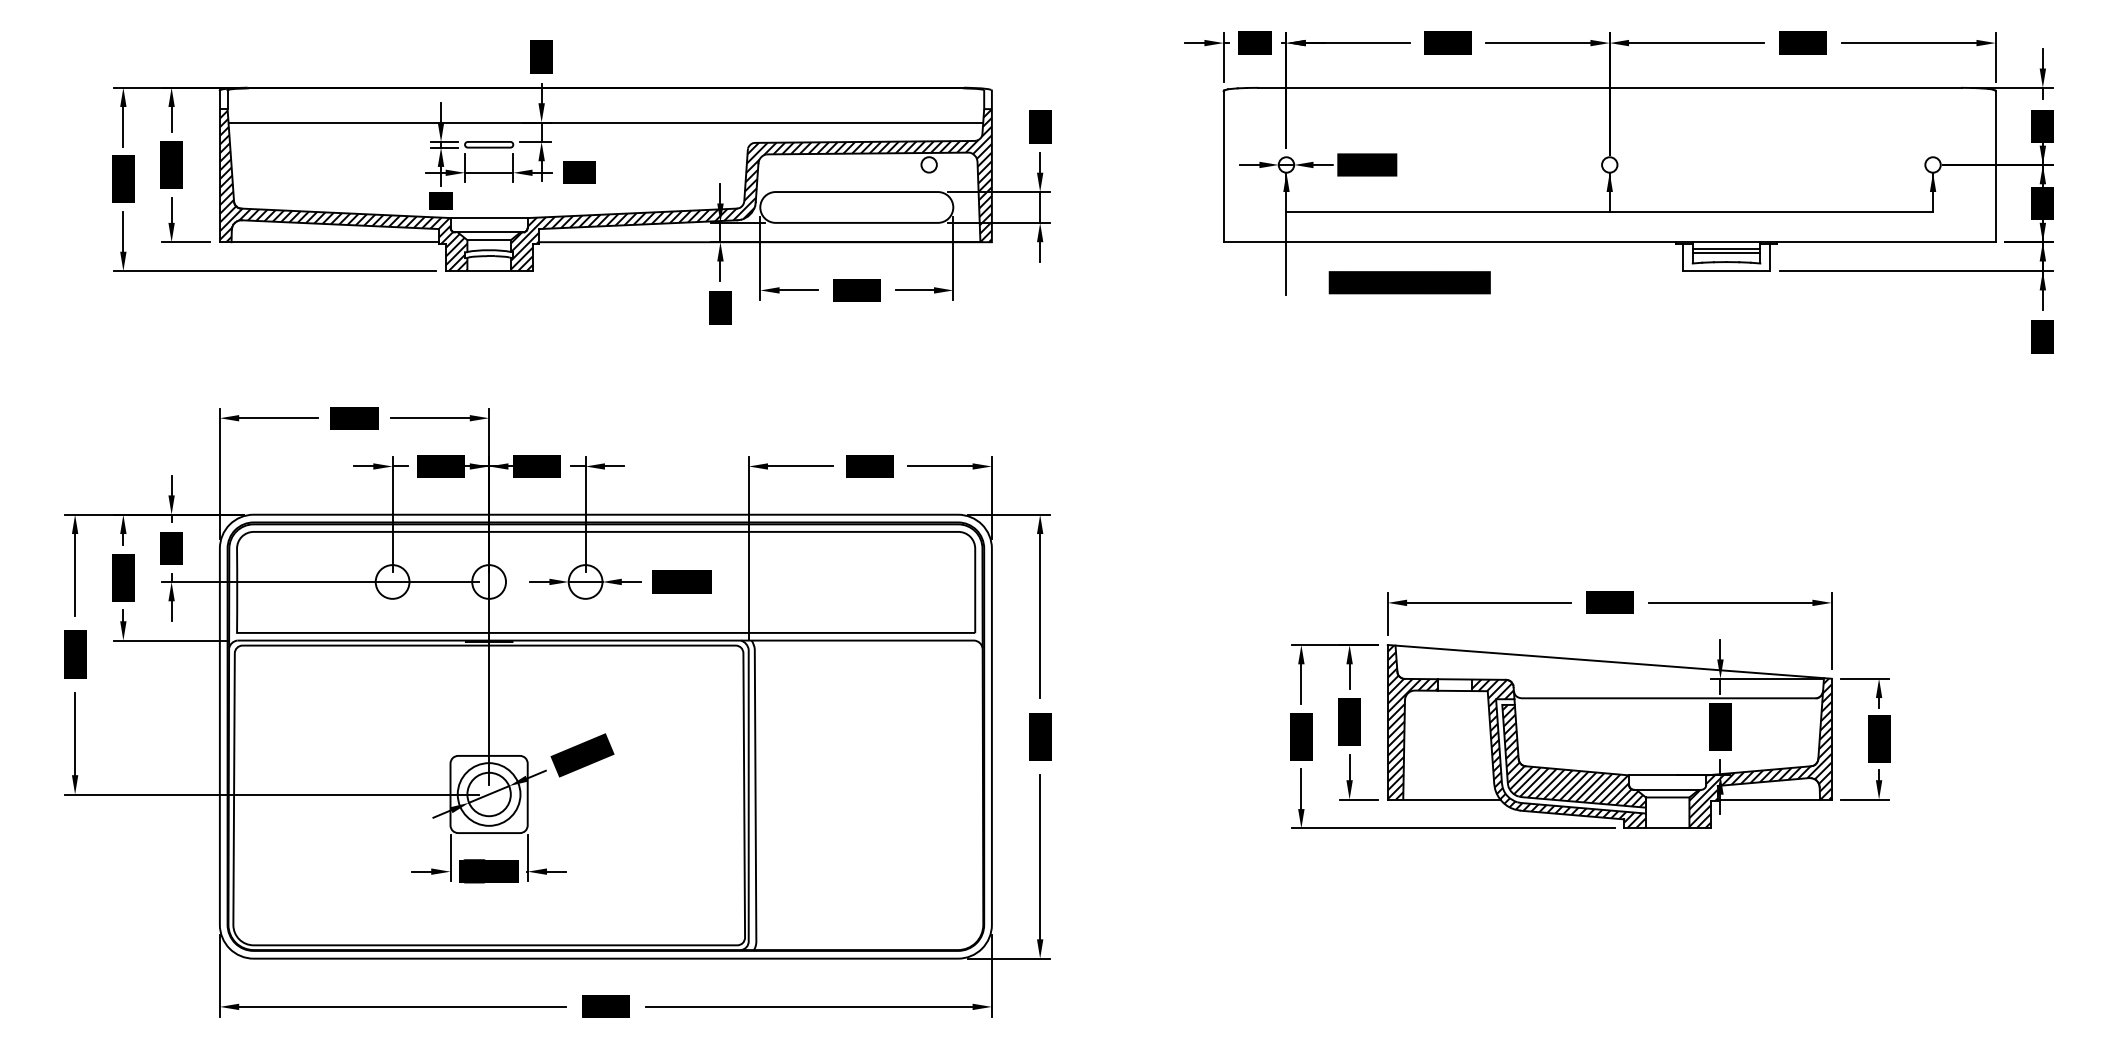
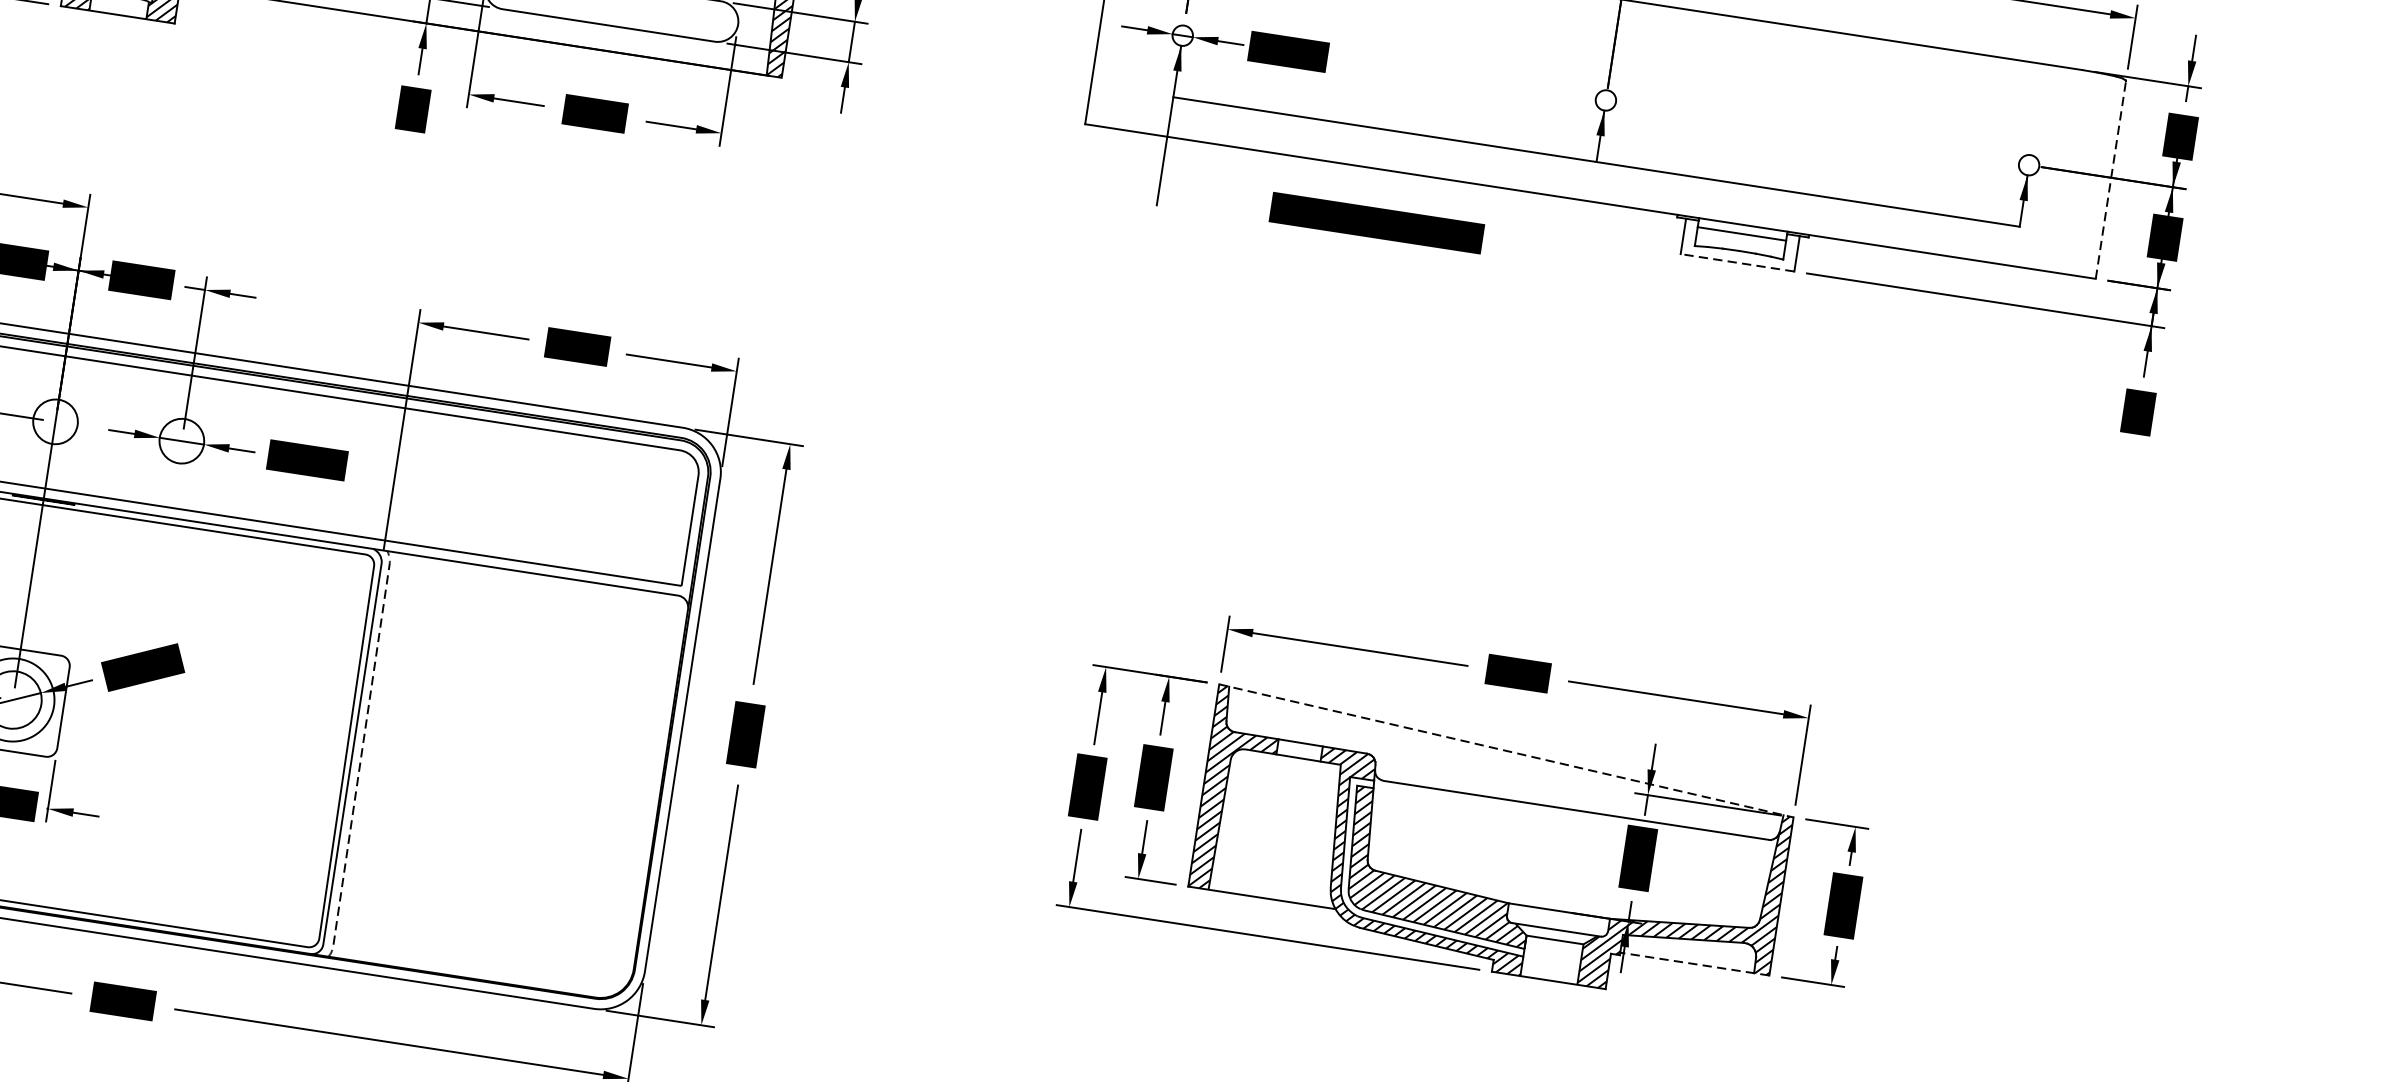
line: (1995, 166) -> (2110, 179), solid -> dashed
line: (1726, 253) -> (1741, 239), removed
line: (1726, 271) -> (1737, 263), solid -> dashed
text: (1409, 282) -> (1376, 222), moved
line: (1609, 661) -> (1506, 750), solid -> dashed
line: (755, 795) -> (361, 754), solid -> dashed
line: (1774, 799) -> (1694, 964), solid -> dashed

